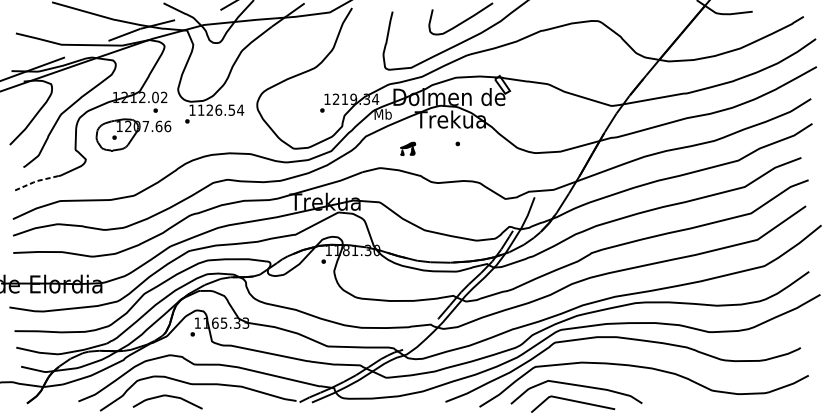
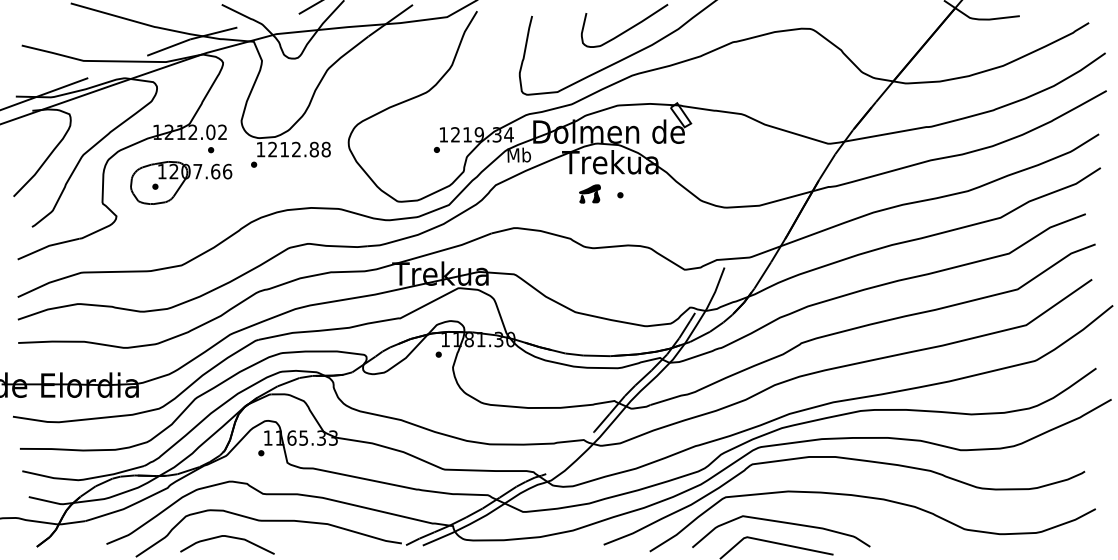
text: (220, 110) -> (299, 149), 1126.54 -> 1212.88
part: (407, 148) -> (589, 193), moved
line: (34, 181) -> (47, 246), dashed -> solid

